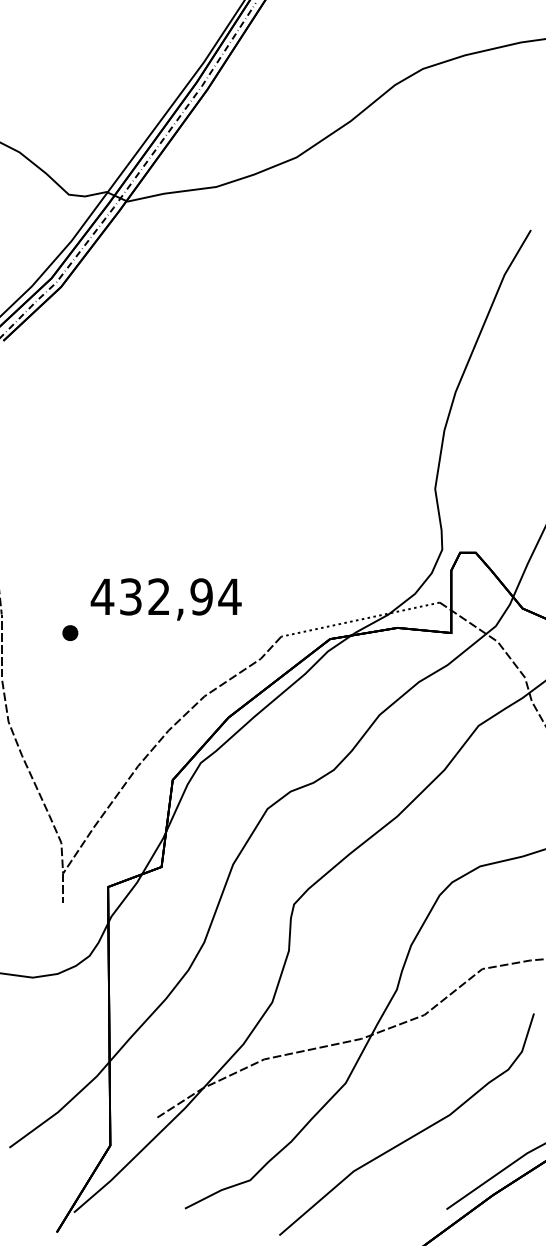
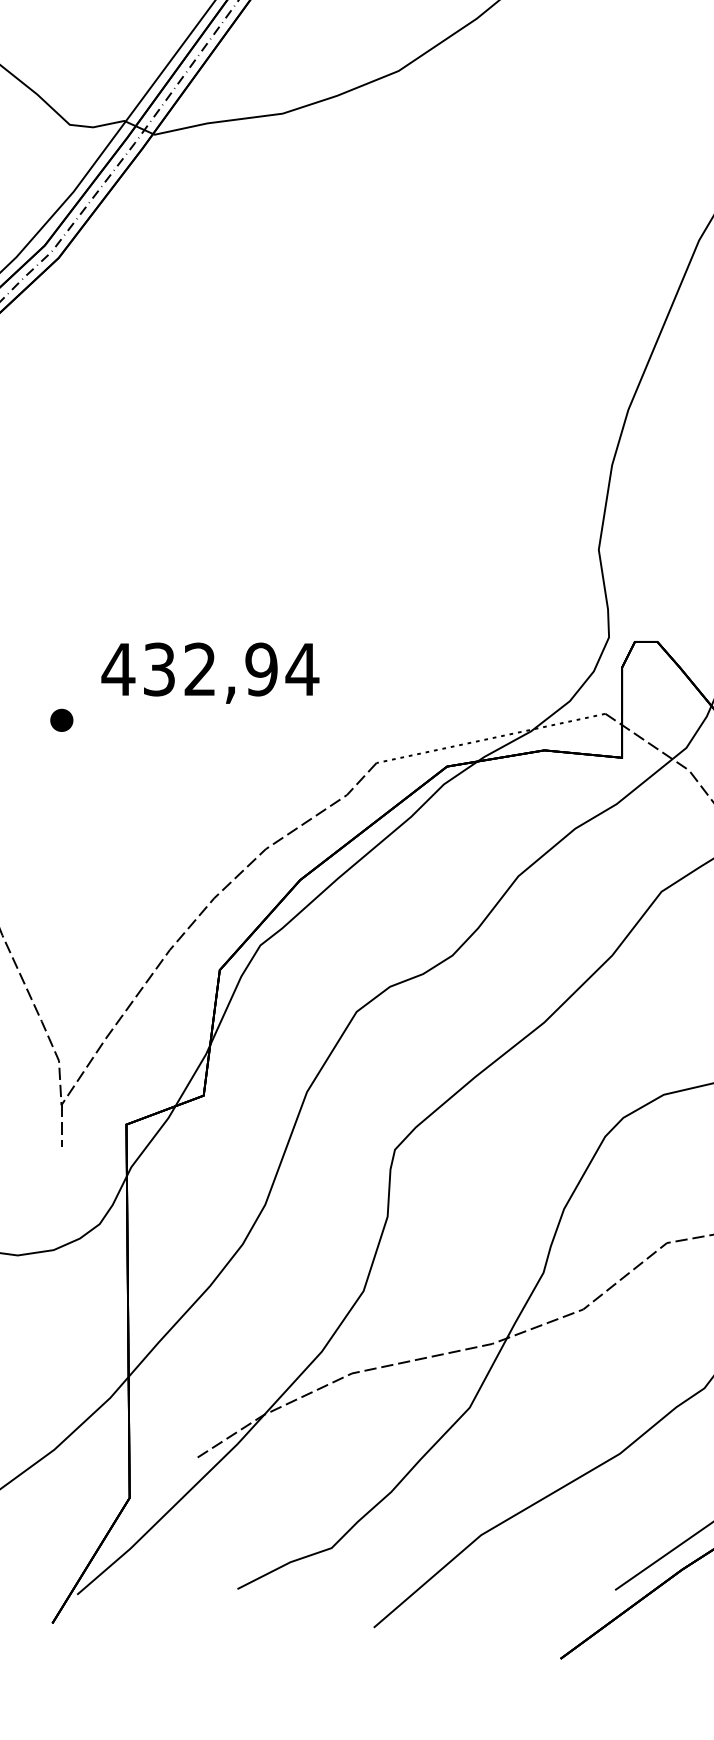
text: (165, 599) -> (209, 673), moved
part: (70, 632) -> (62, 719), moved

